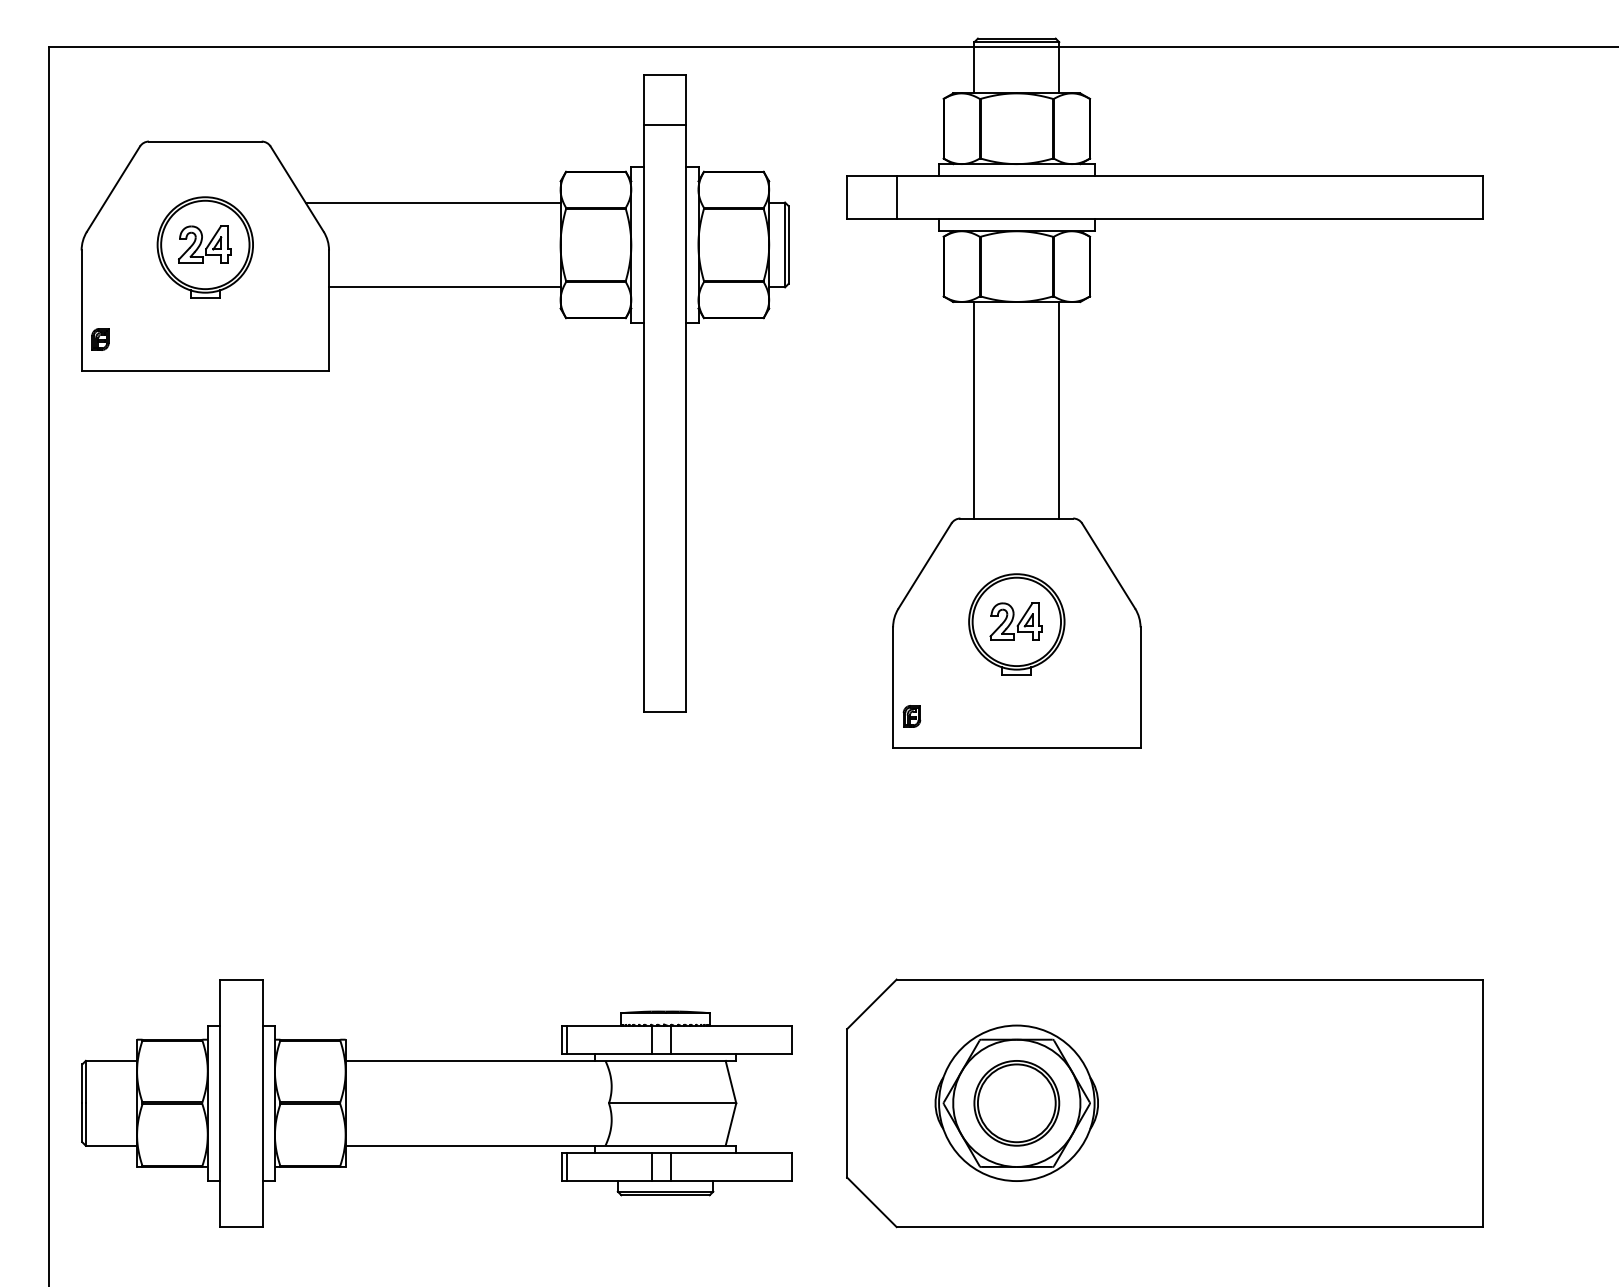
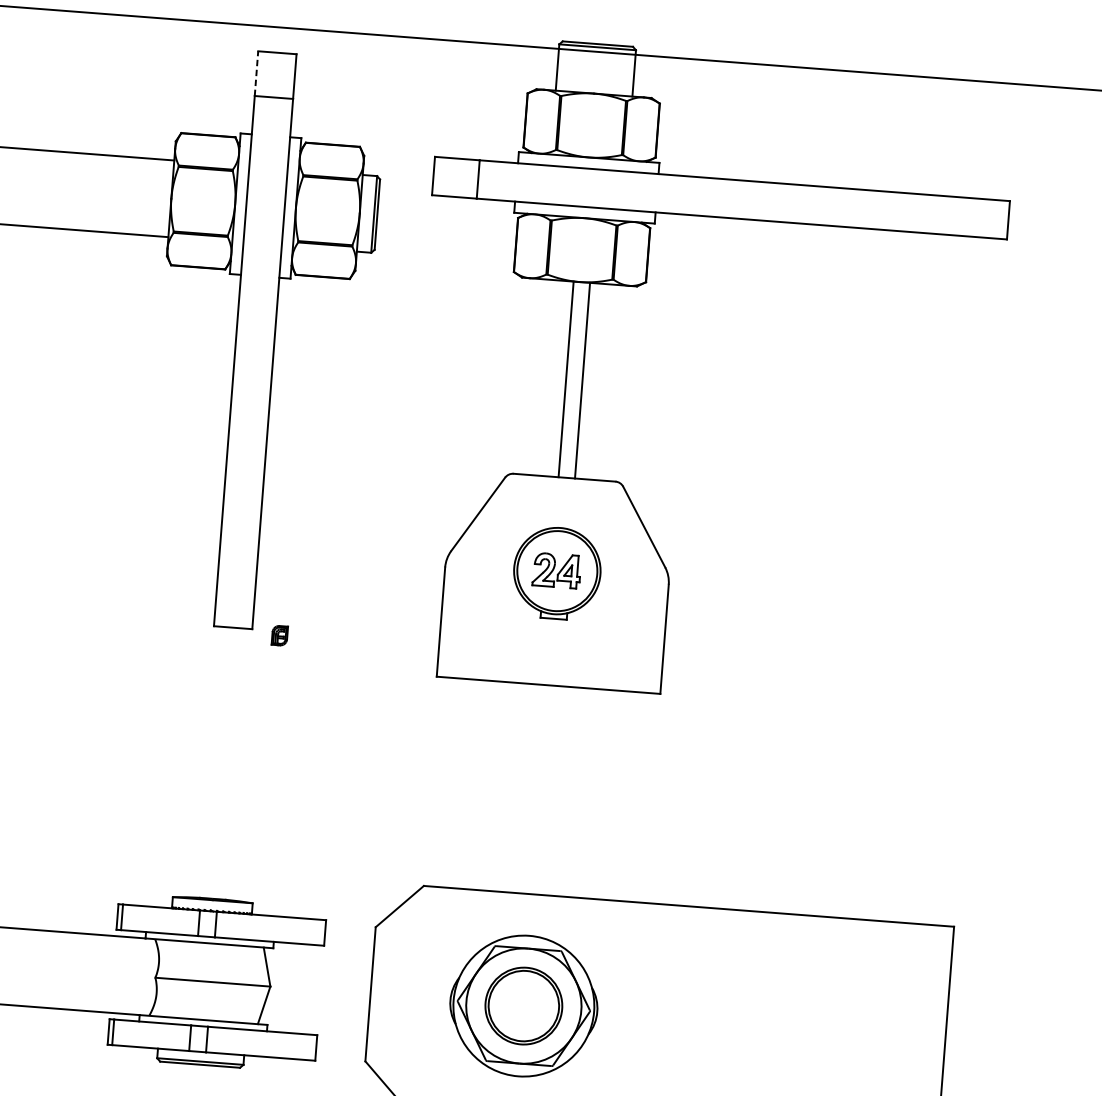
line: (643, 100) -> (256, 74), solid -> dashed
line: (974, 409) -> (582, 380), moved
line: (1059, 409) -> (566, 378), moved
part: (911, 716) -> (279, 635), moved

